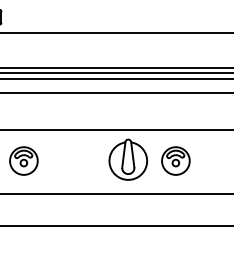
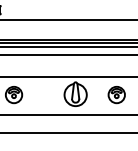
part: (175, 161) -> (116, 95), moved

